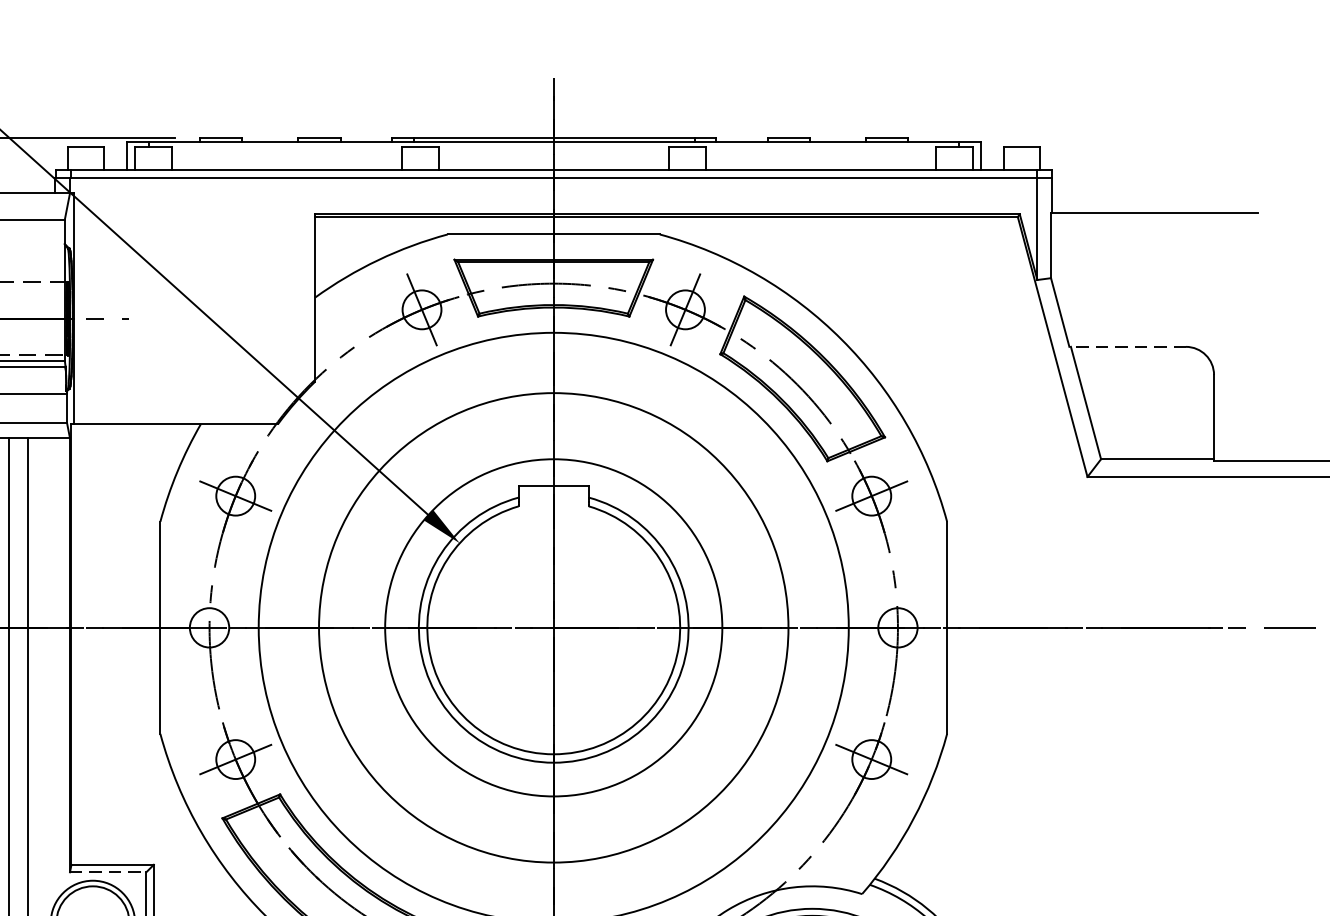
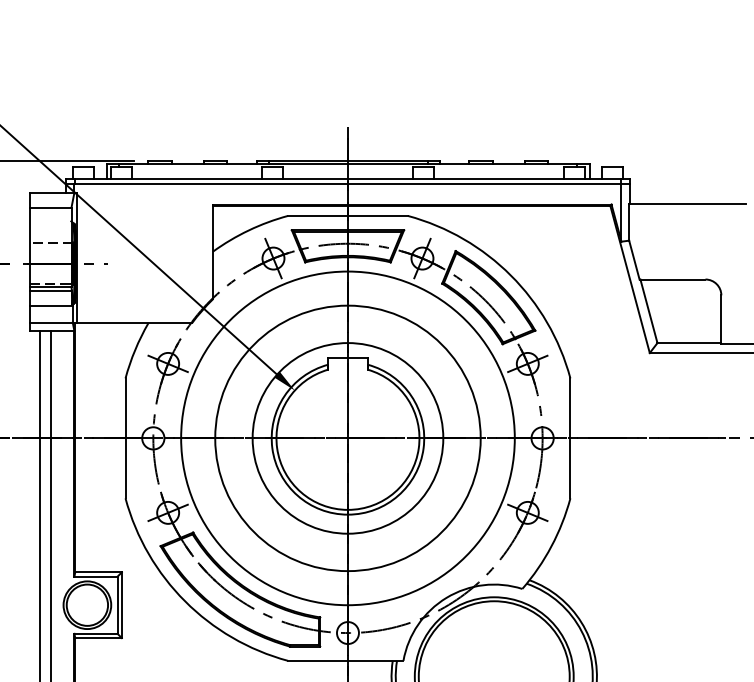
line: (1127, 346) -> (672, 279), dashed -> solid
line: (109, 872) -> (96, 576), dashed -> solid

